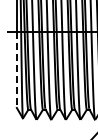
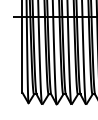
line: (16, 70) -> (22, 55), dashed -> solid

